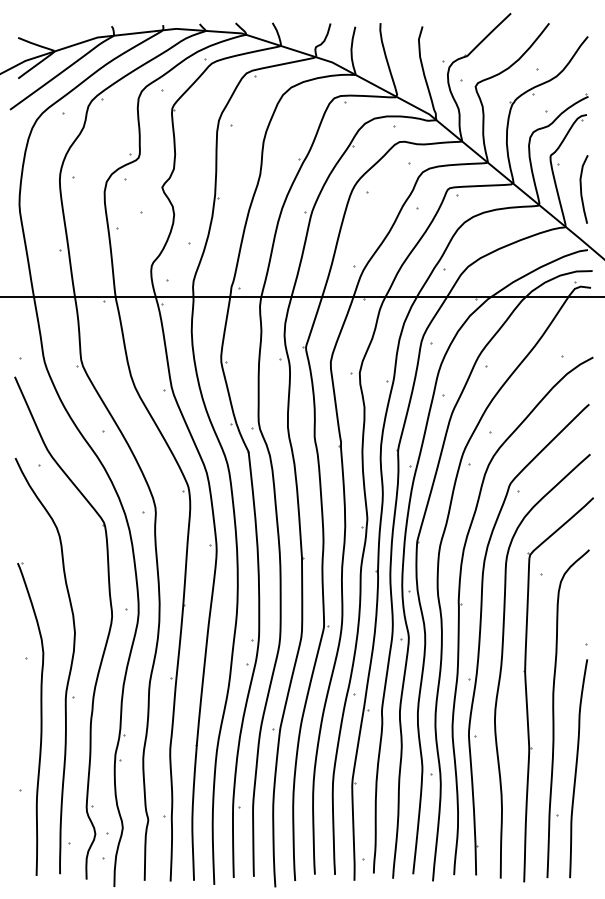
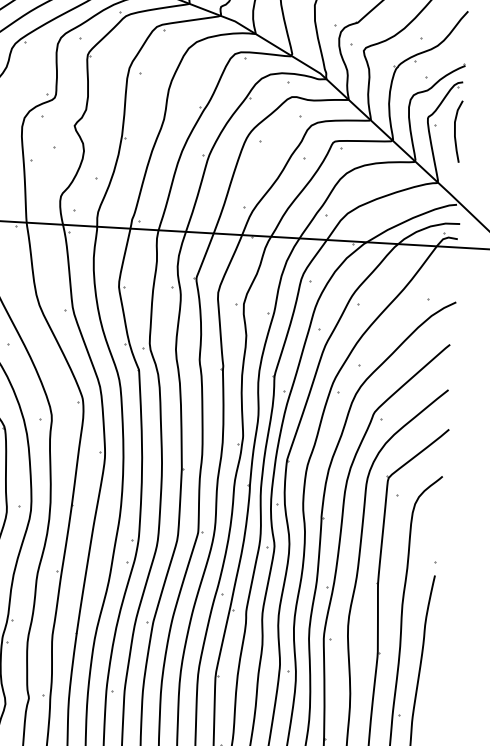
curve: (581, 189) -> (455, 131), moved

